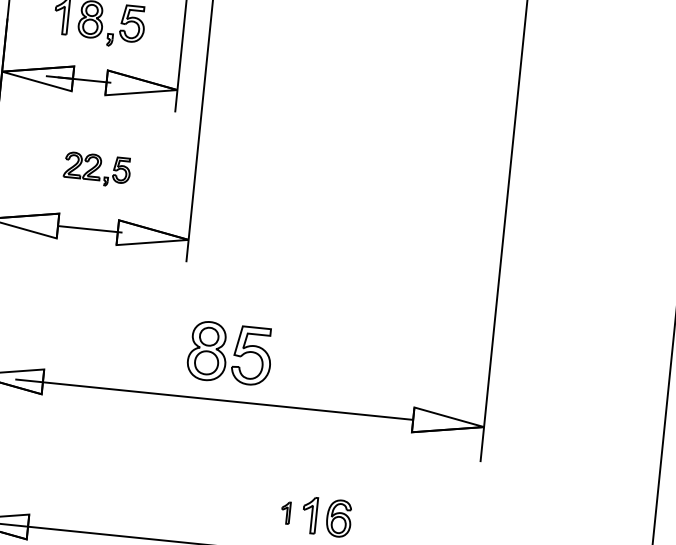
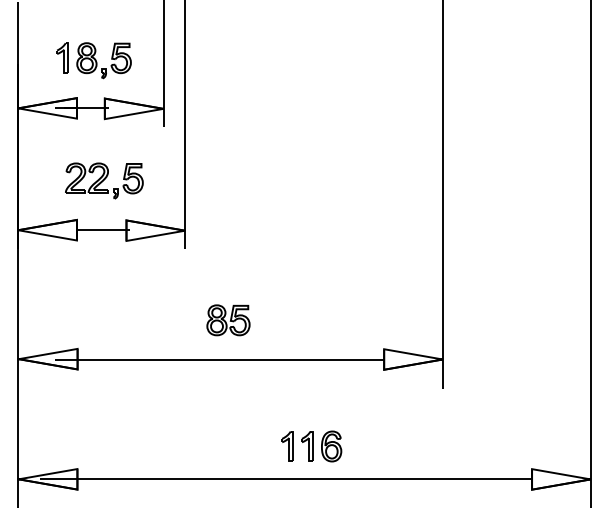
part: (97, 169) -> (104, 180), size x1.43
part: (229, 353) -> (228, 320), size x0.62
part: (285, 513) -> (287, 446), size x1.67

